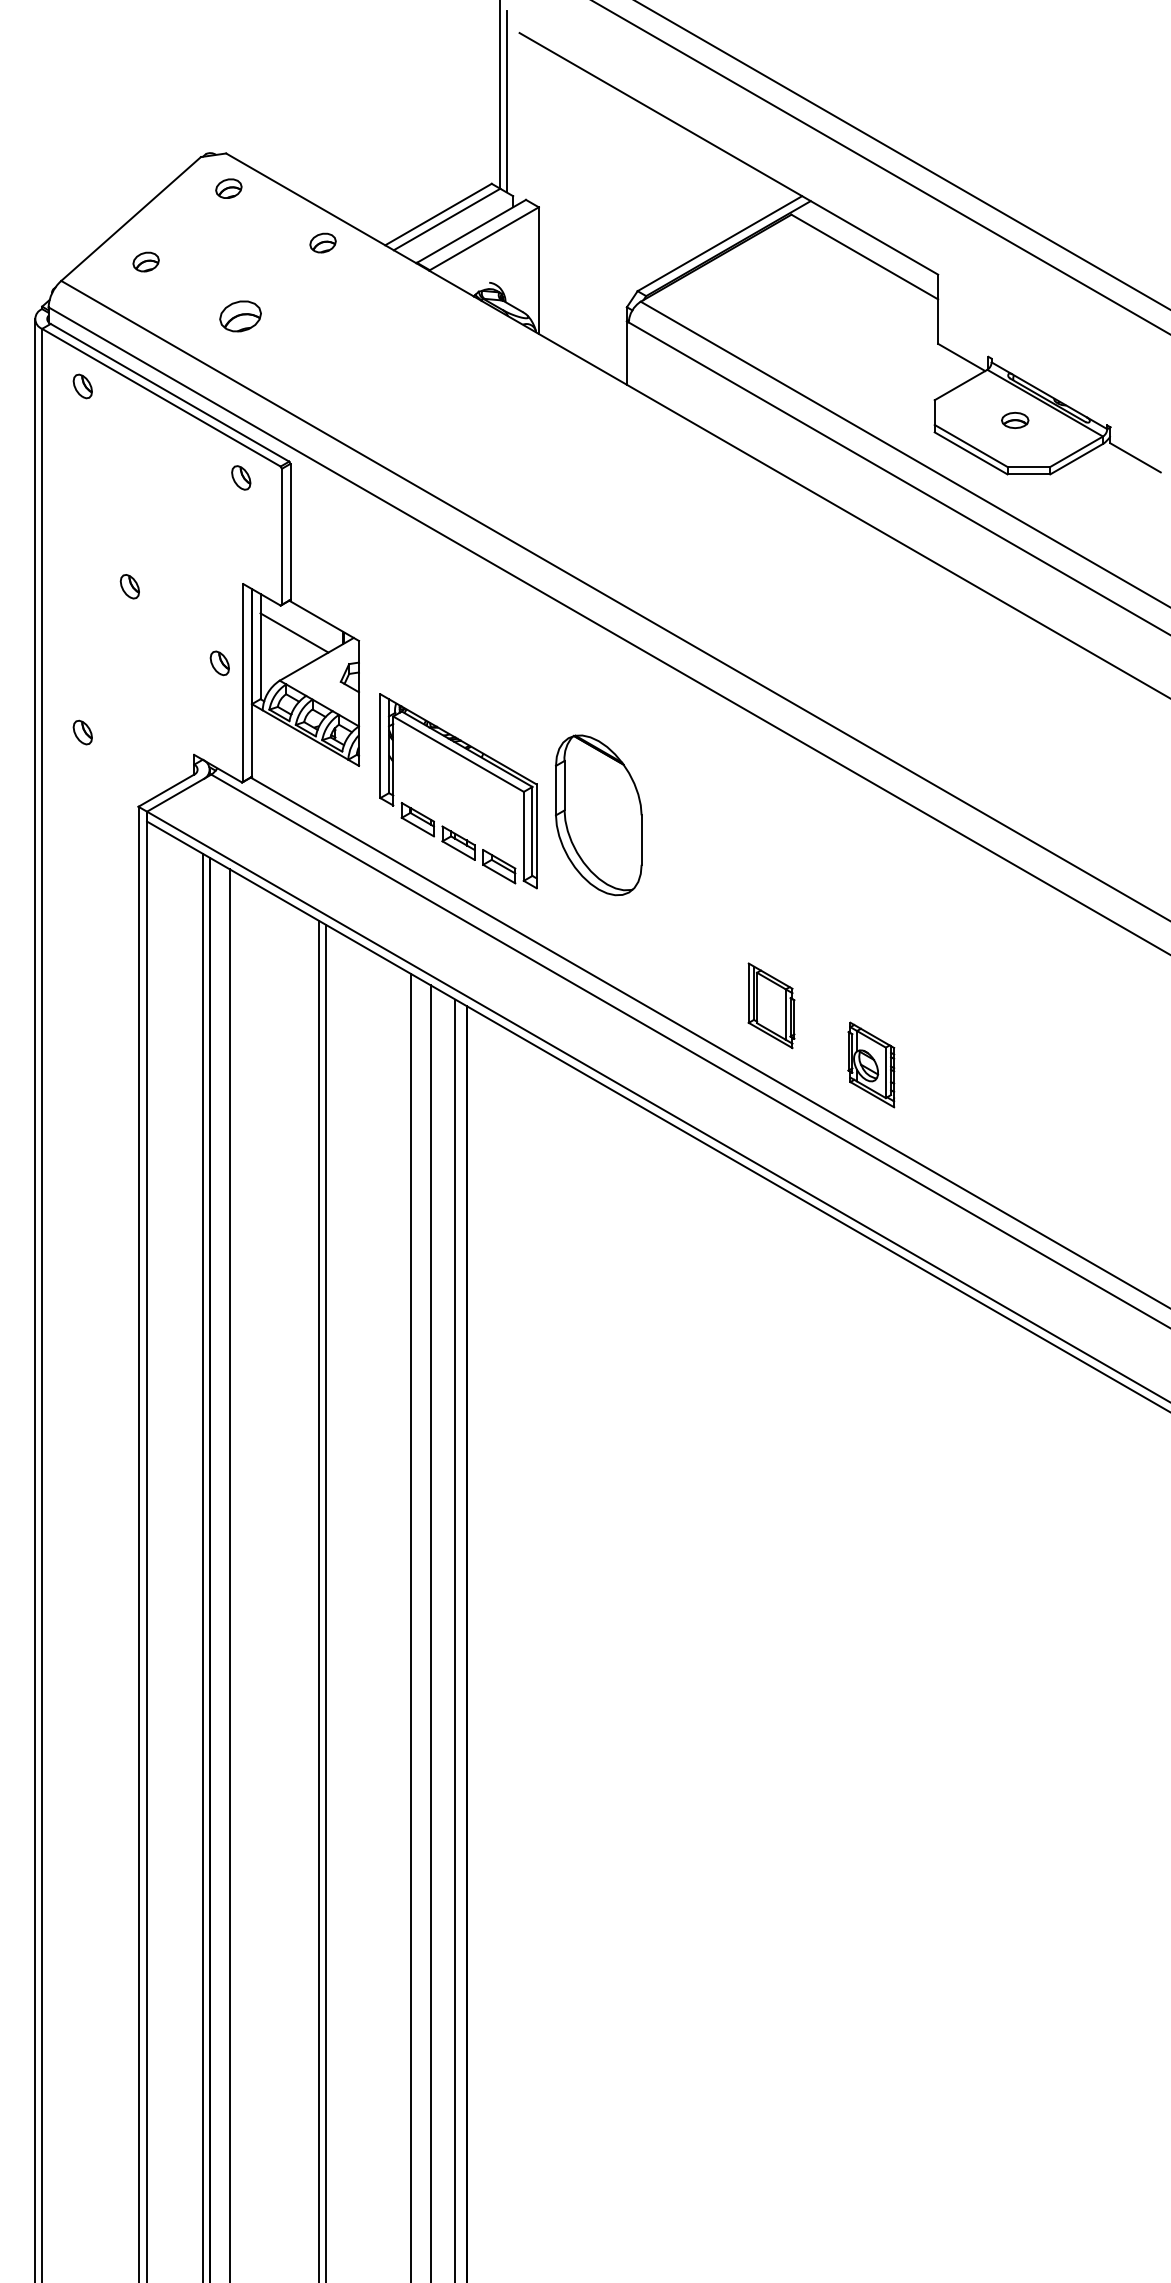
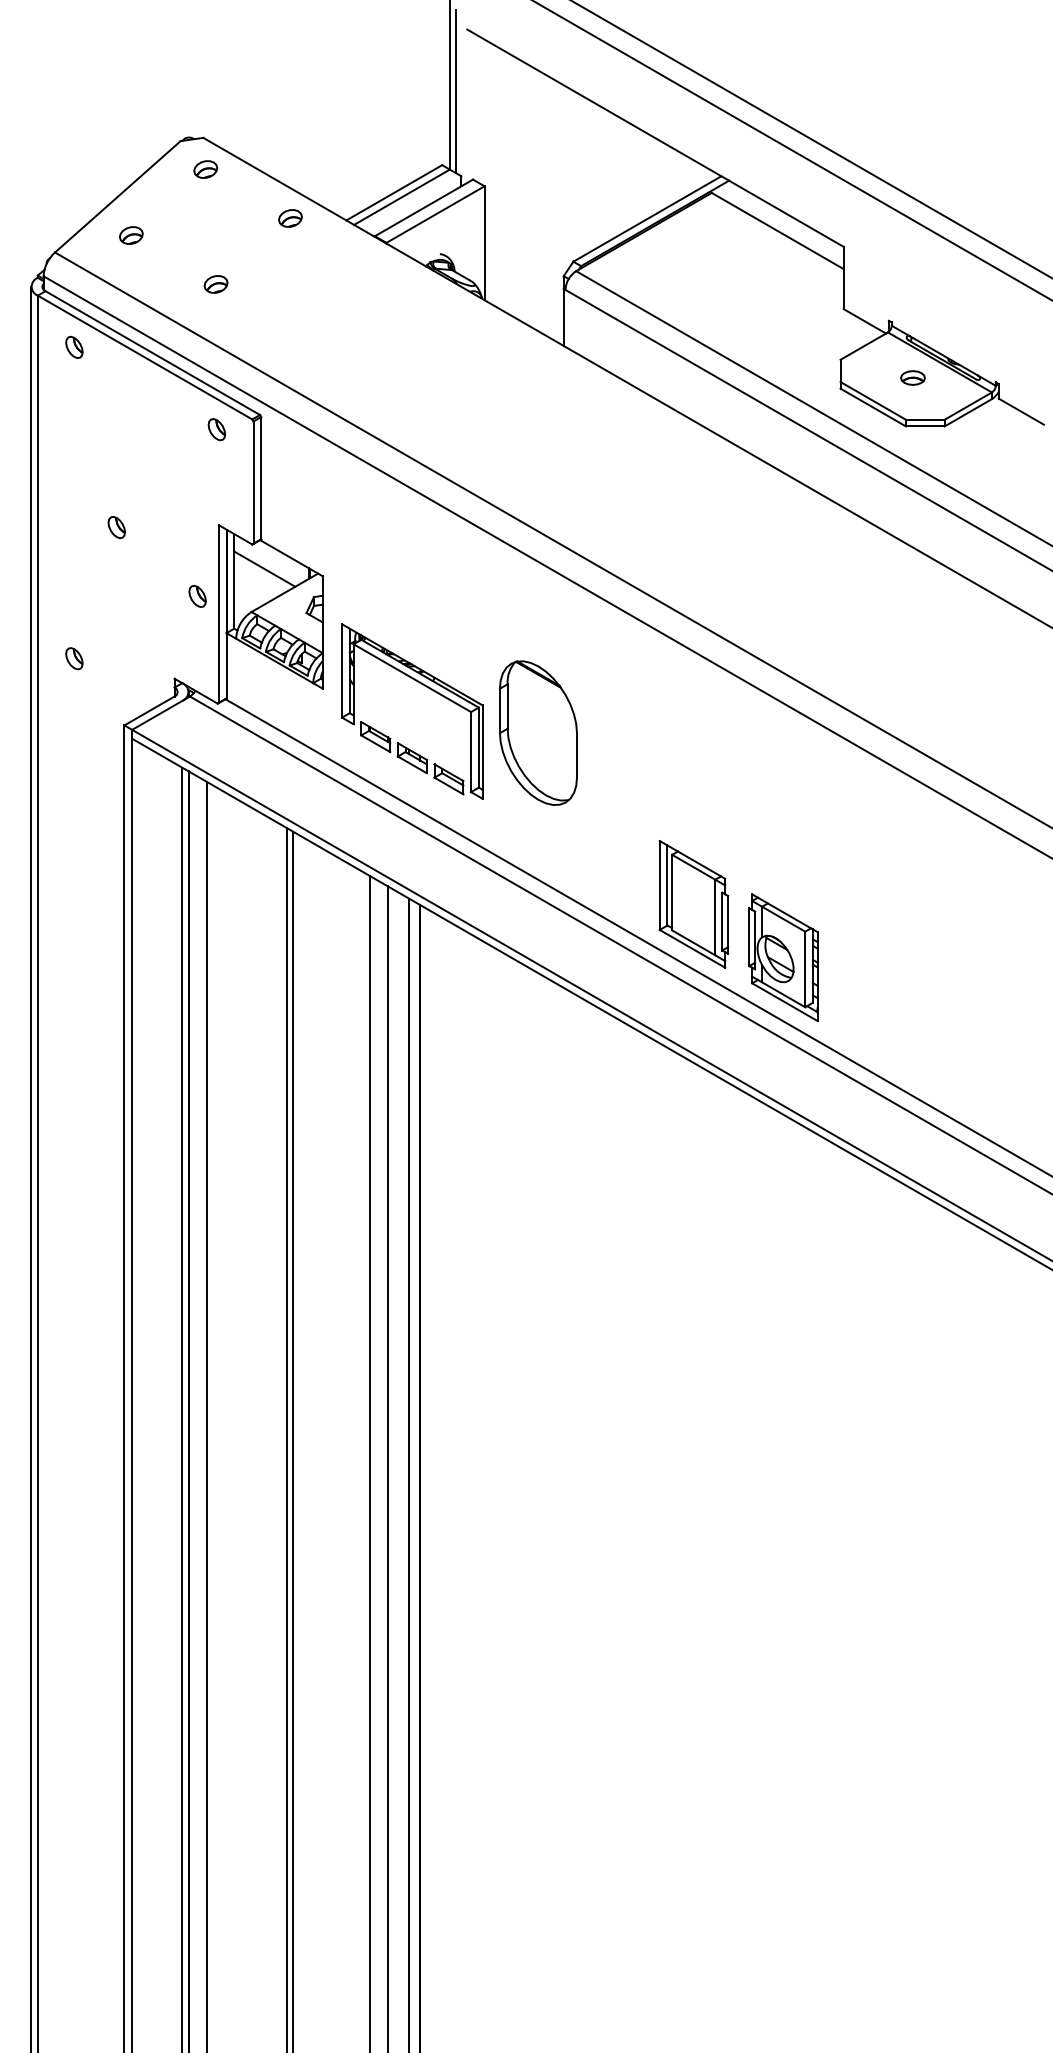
part: (239, 316) -> (215, 284), size x0.62
part: (771, 1005) -> (693, 904), size x1.67
part: (871, 1064) -> (783, 957), size x1.67

